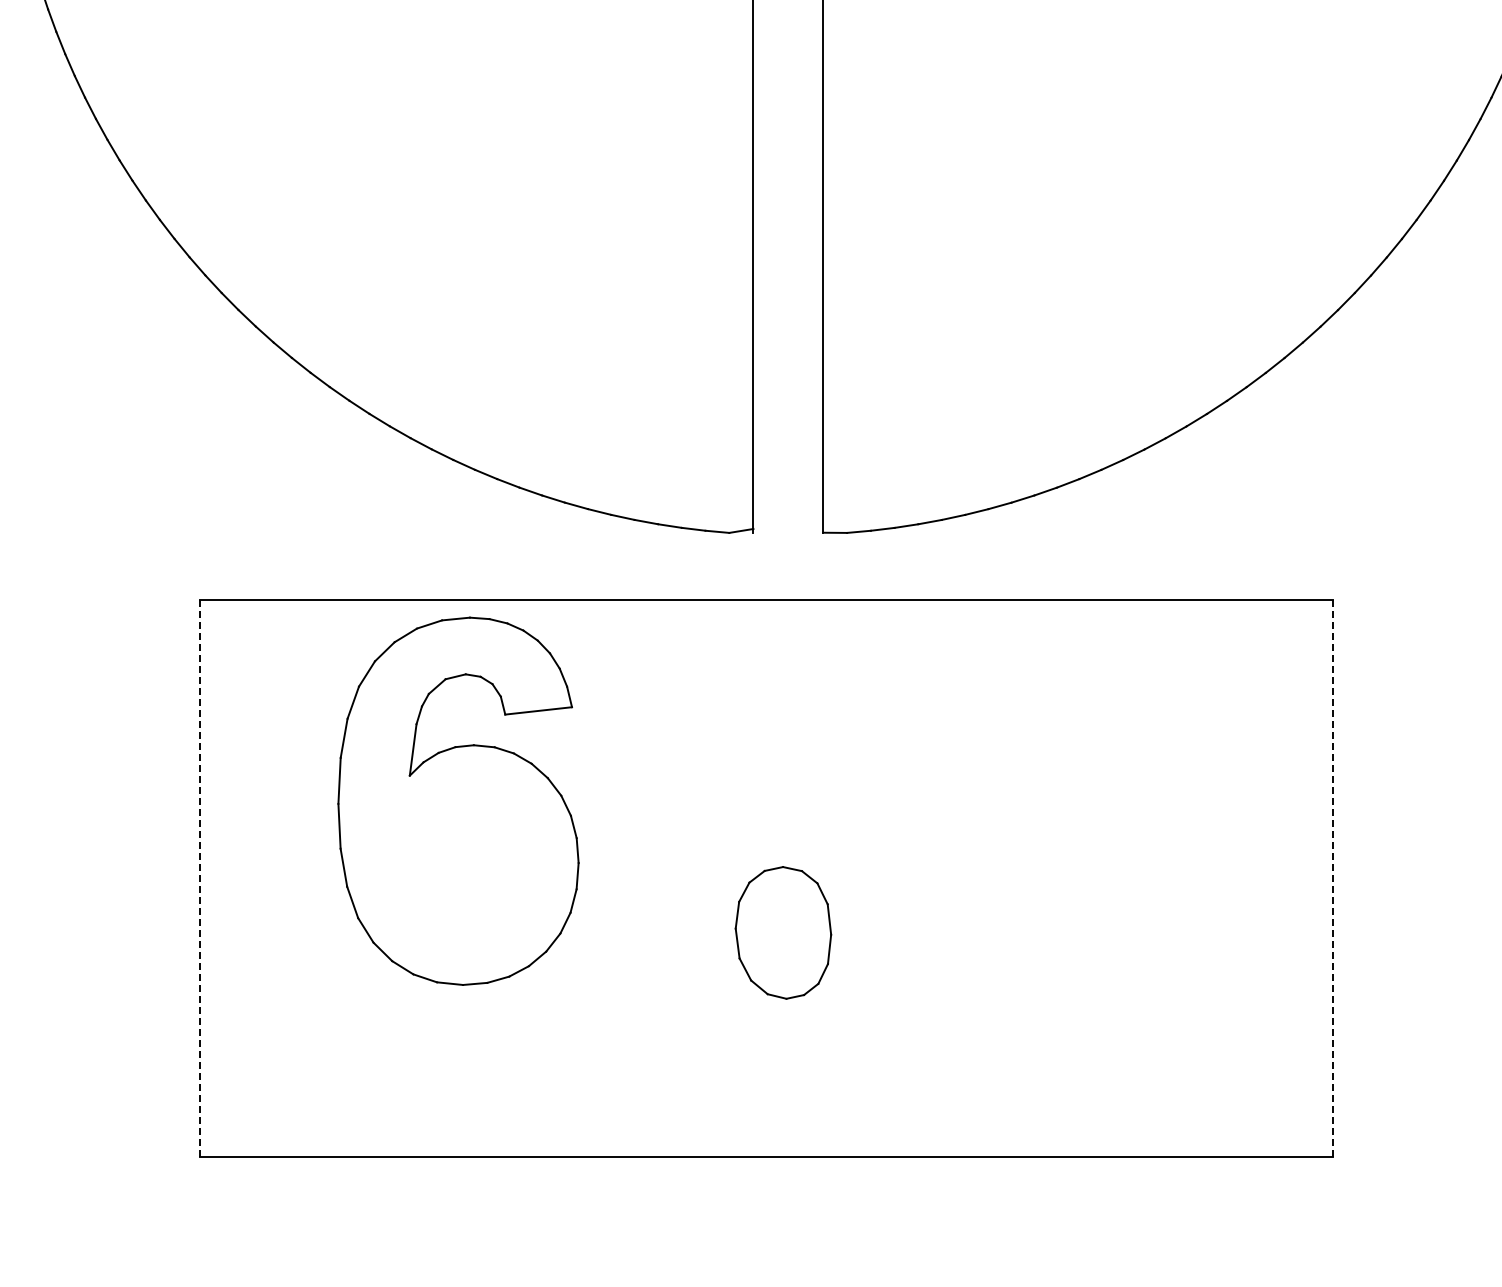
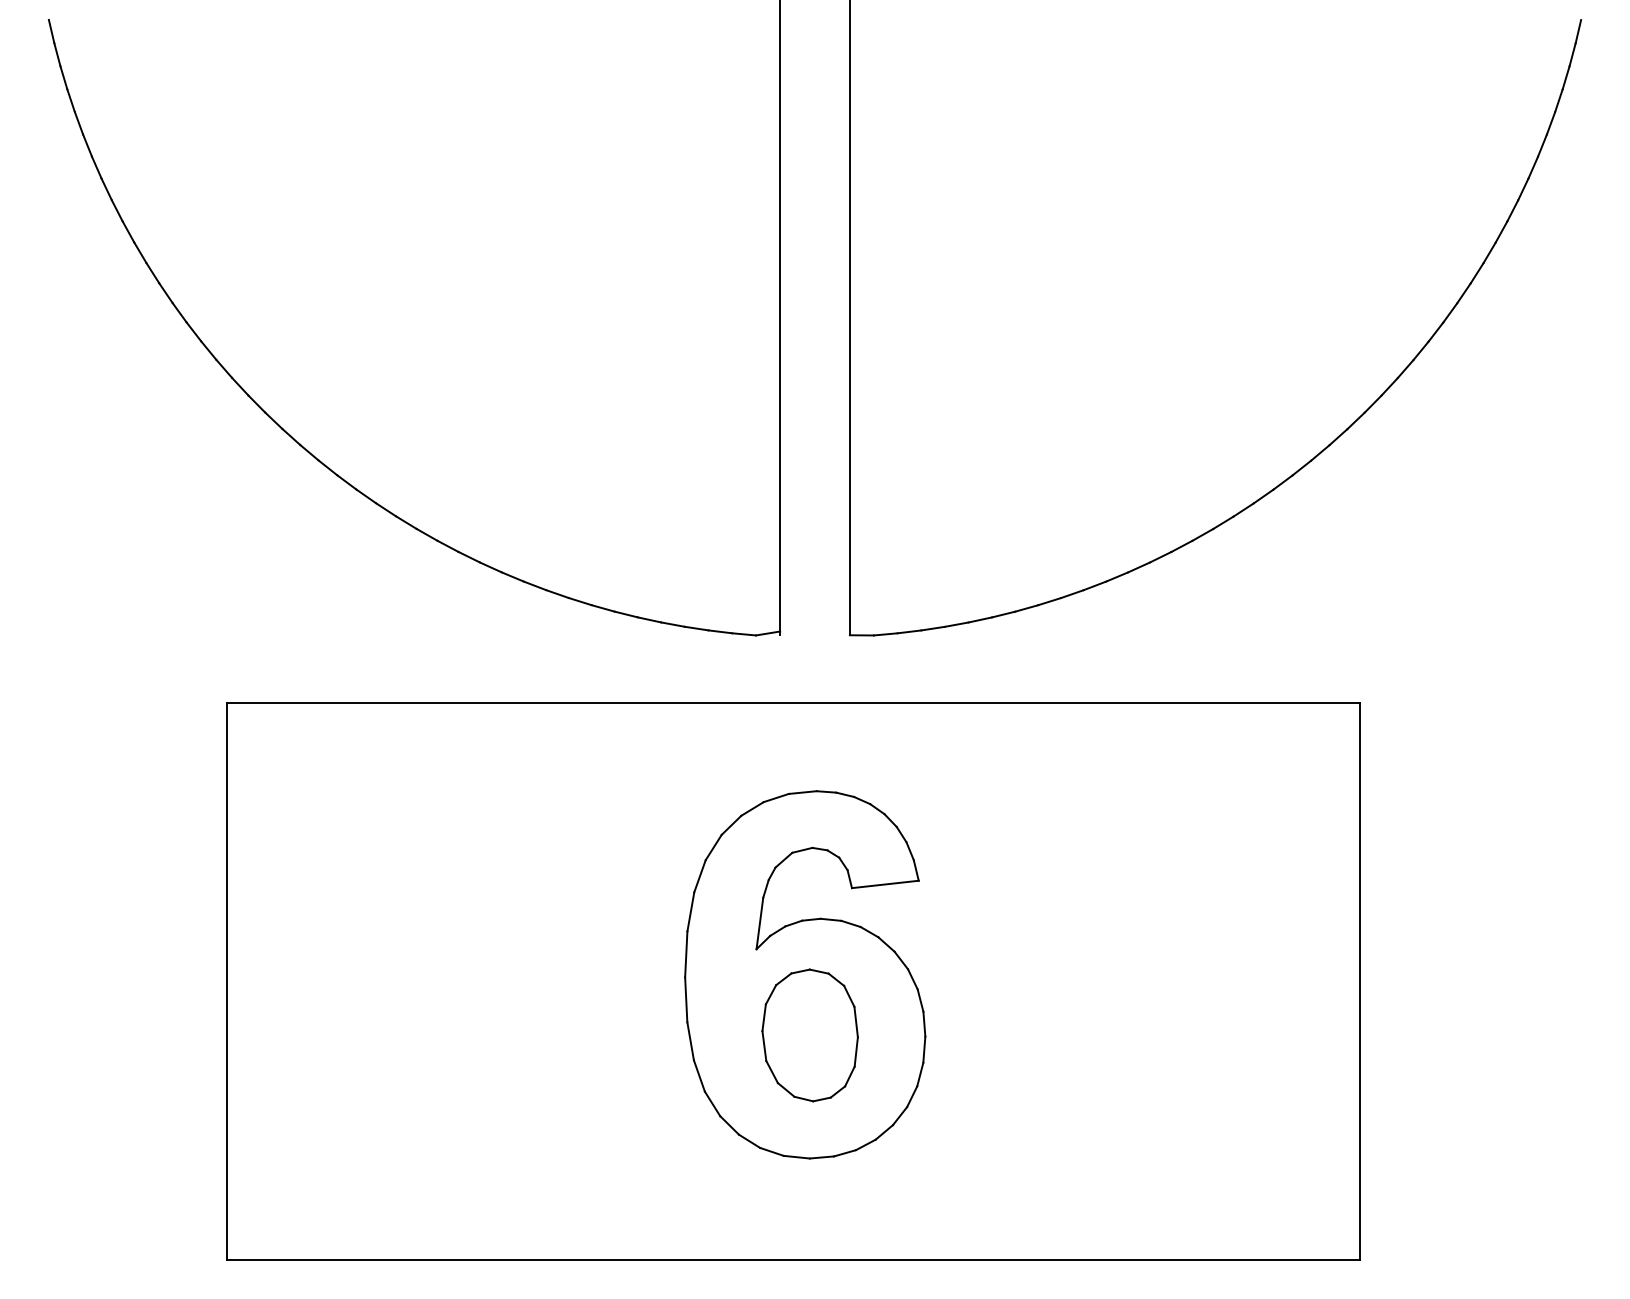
part: (458, 800) -> (805, 974), moved
line: (200, 878) -> (227, 981), dashed -> solid
line: (1332, 878) -> (1359, 981), dashed -> solid

